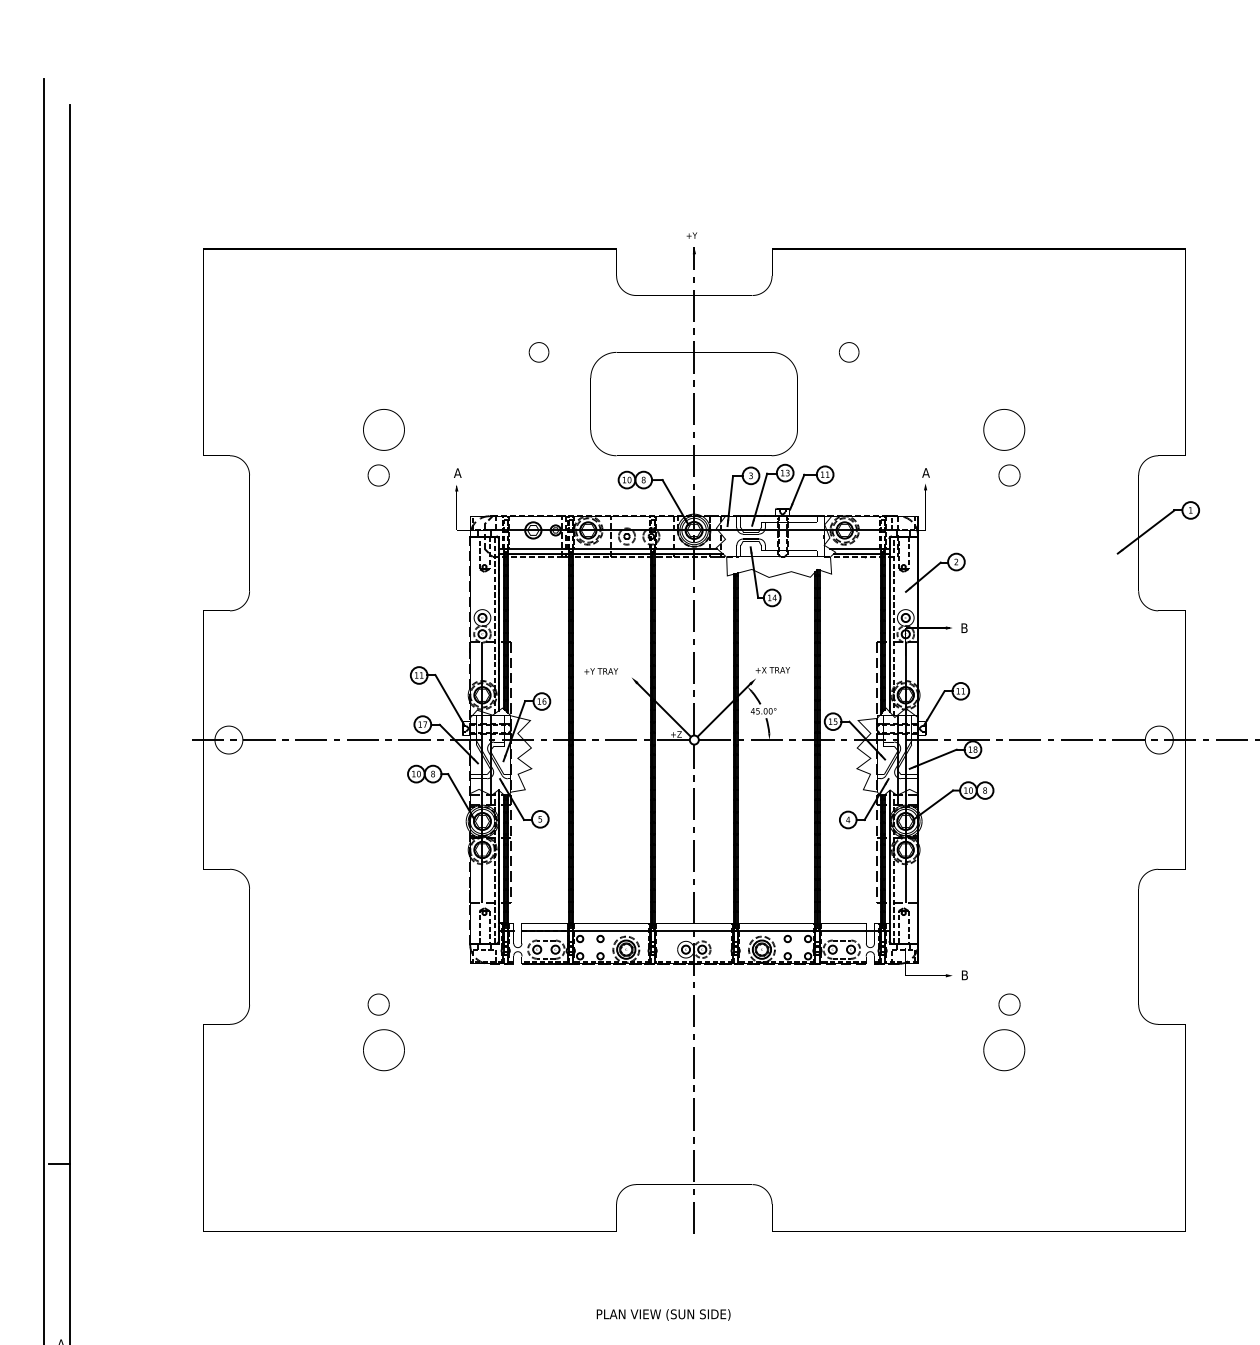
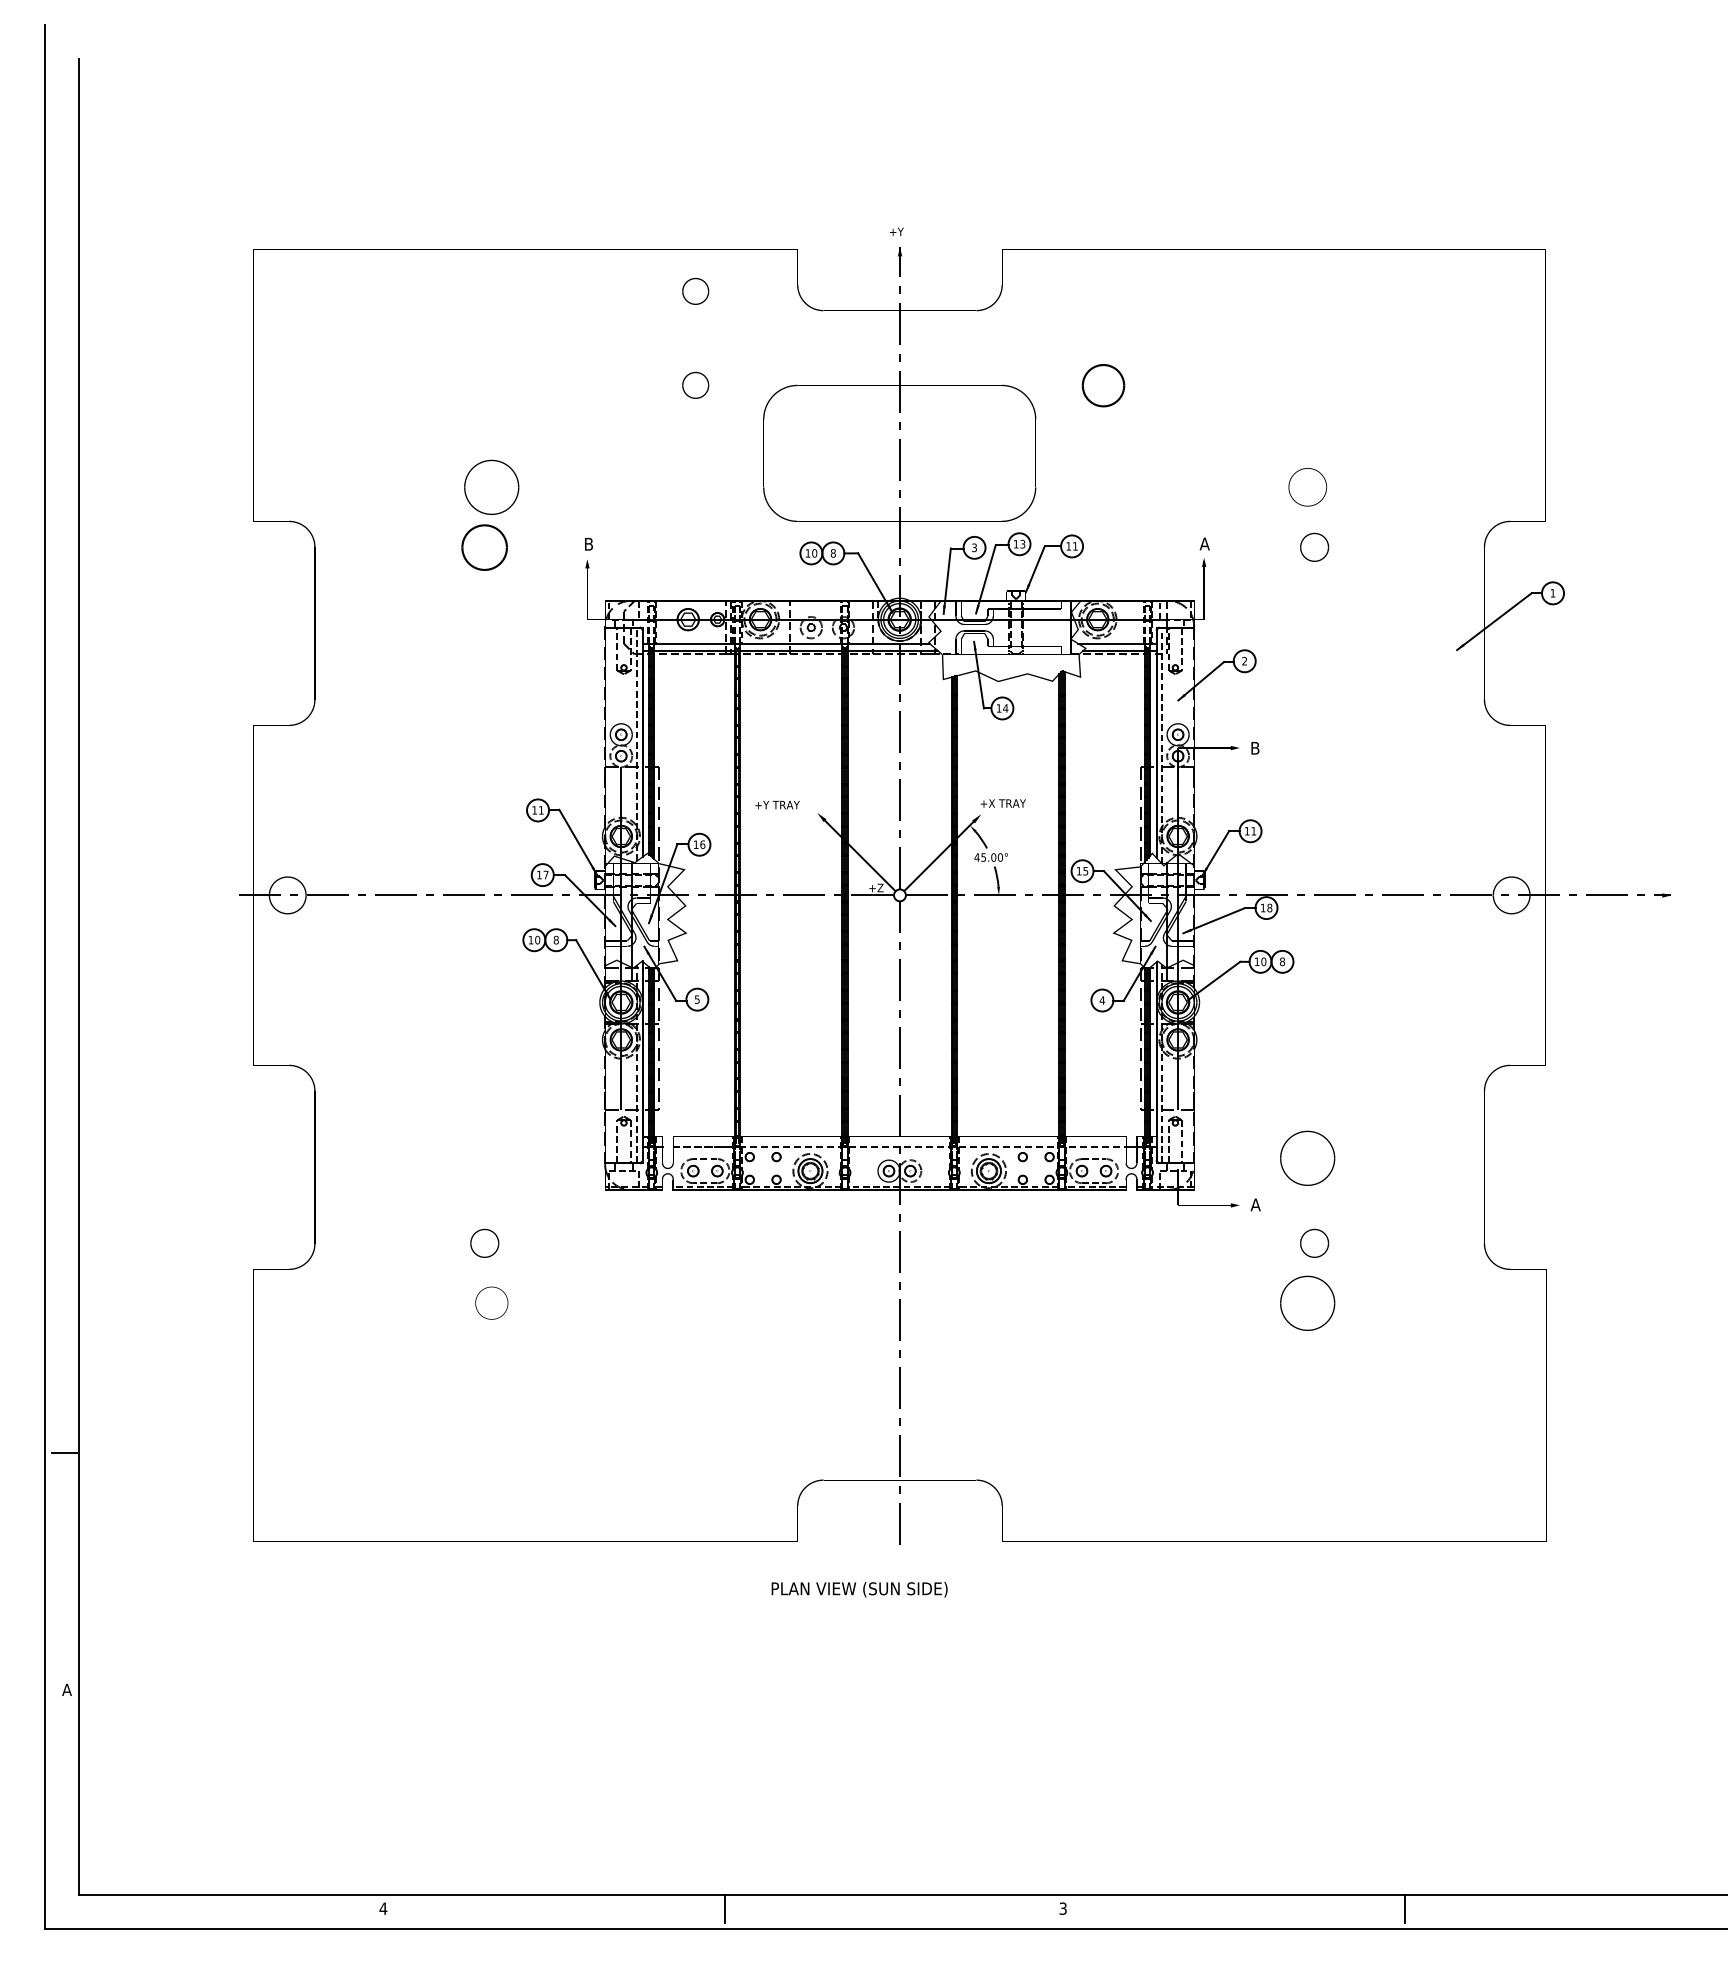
part: (538, 280) -> (695, 290), added
part: (849, 351) -> (1103, 384), size x1.6
part: (1004, 429) -> (1307, 486), size x0.7
text: (457, 473) -> (588, 544), A -> B
part: (378, 474) -> (484, 546), size x1.6
line: (694, 931) -> (900, 1147), solid -> dashed
part: (1004, 939) -> (1307, 1157), added
text: (964, 975) -> (1255, 1204), B -> A
part: (383, 1049) -> (491, 1302), size x0.6
text: (663, 1314) -> (859, 1589), moved

